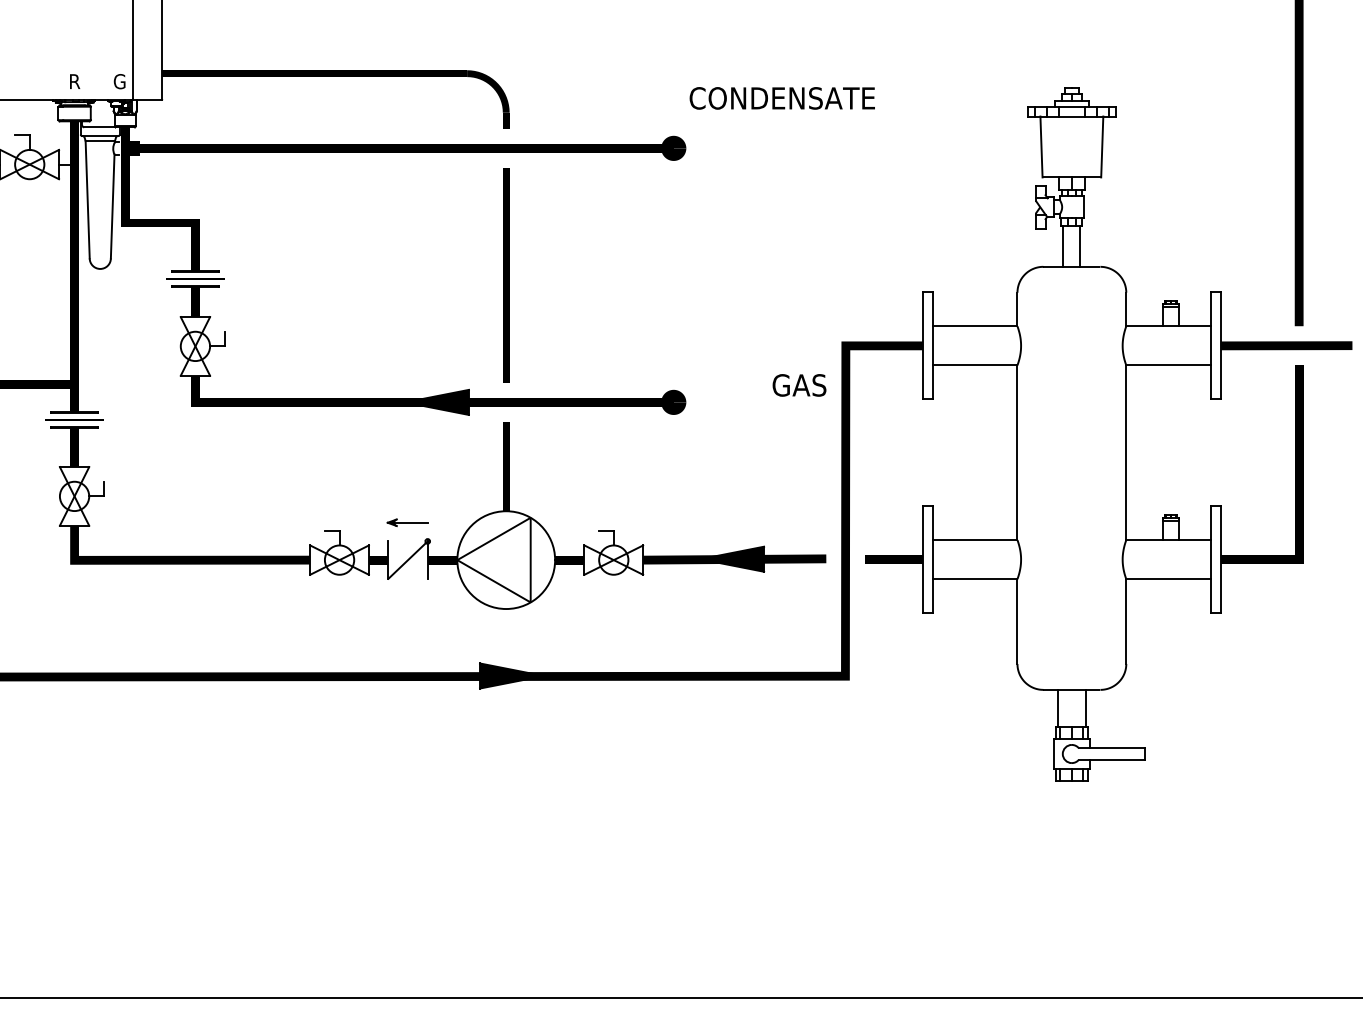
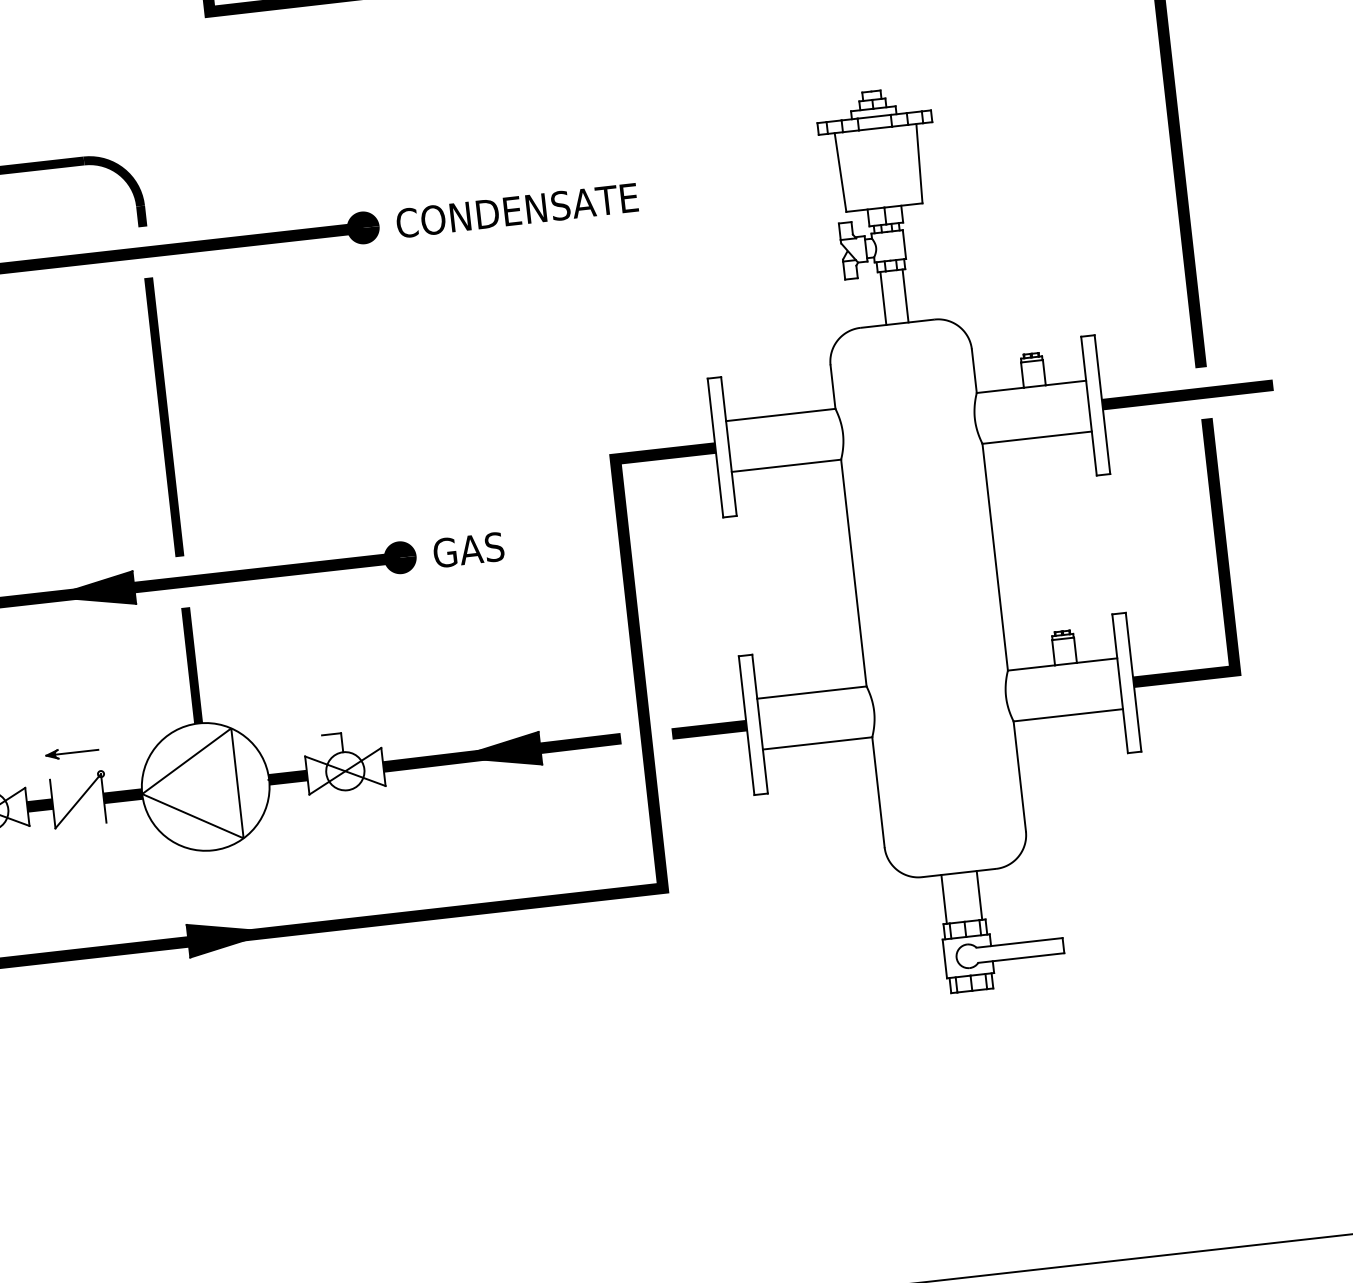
text: (781, 98) -> (516, 210), moved
text: (799, 385) -> (468, 550), moved

